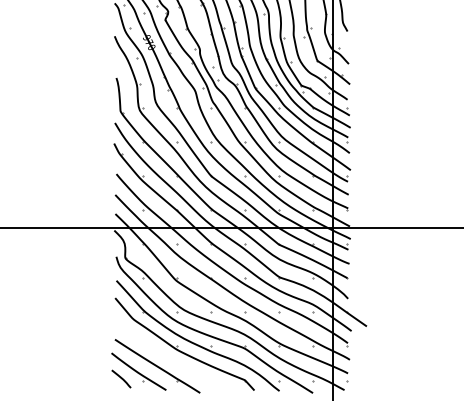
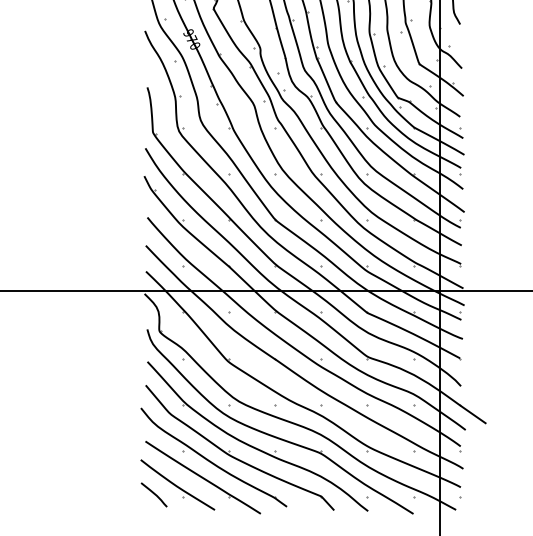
part: (165, 351) -> (213, 457), added

